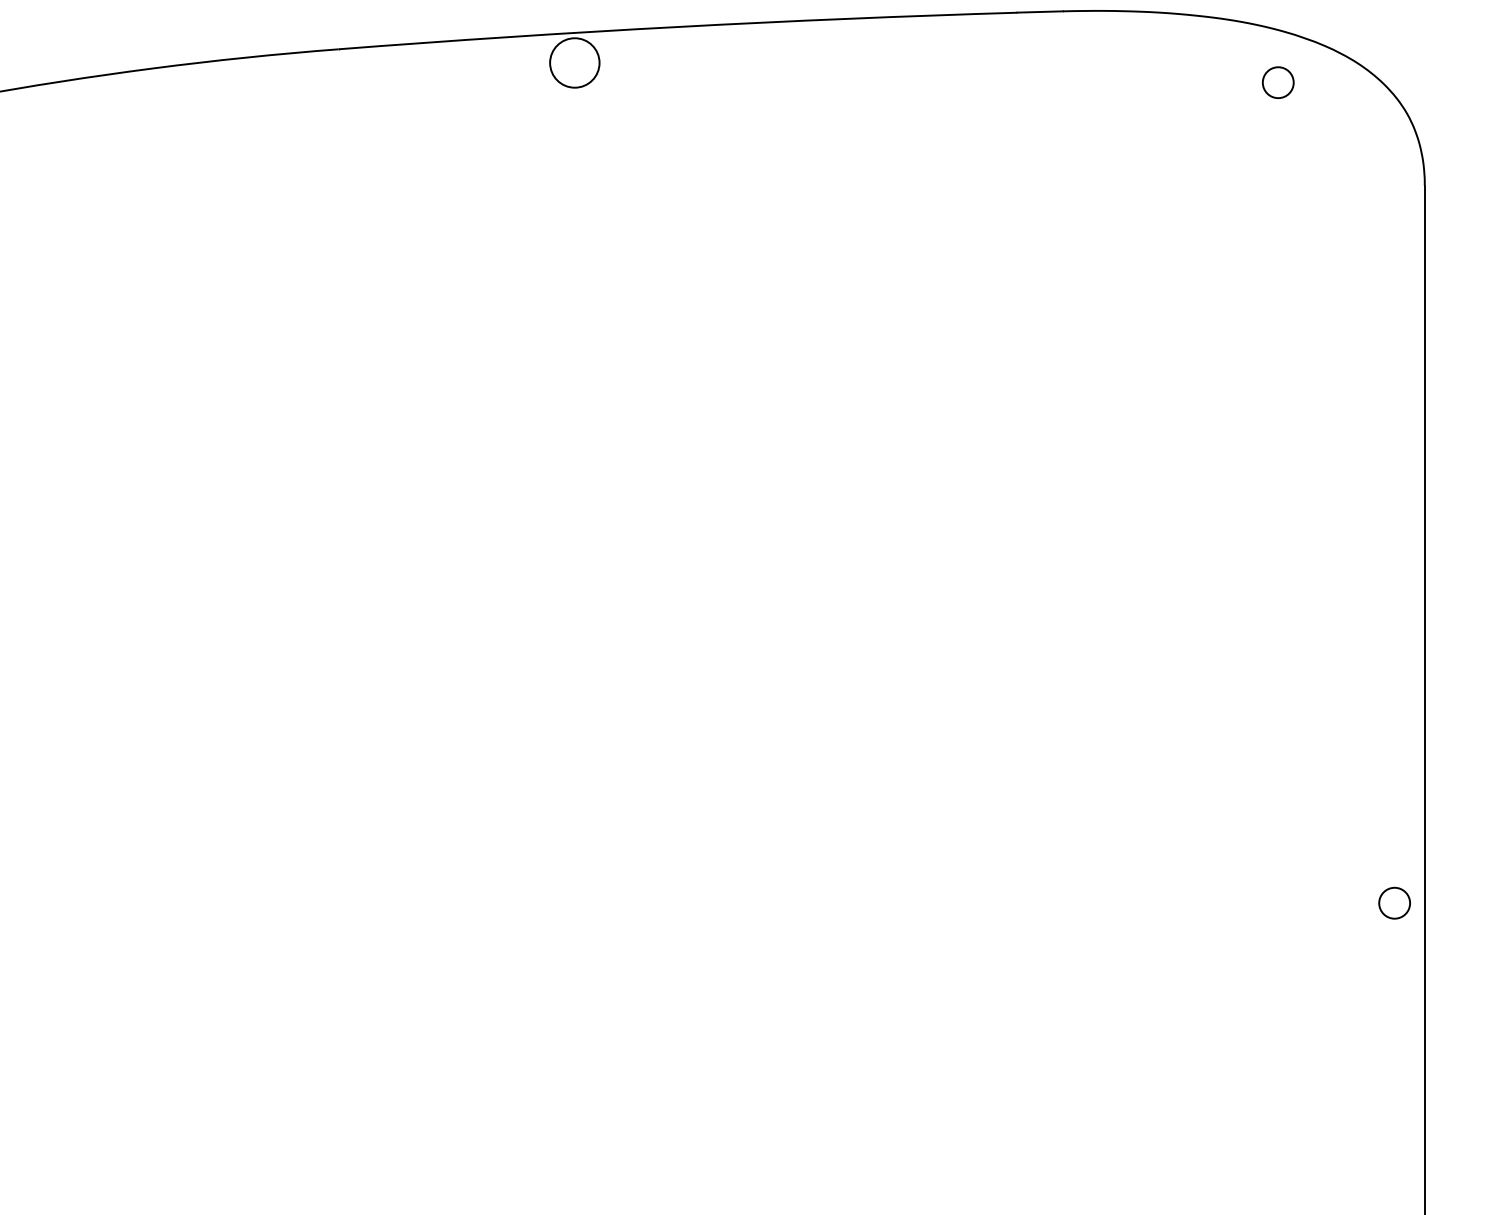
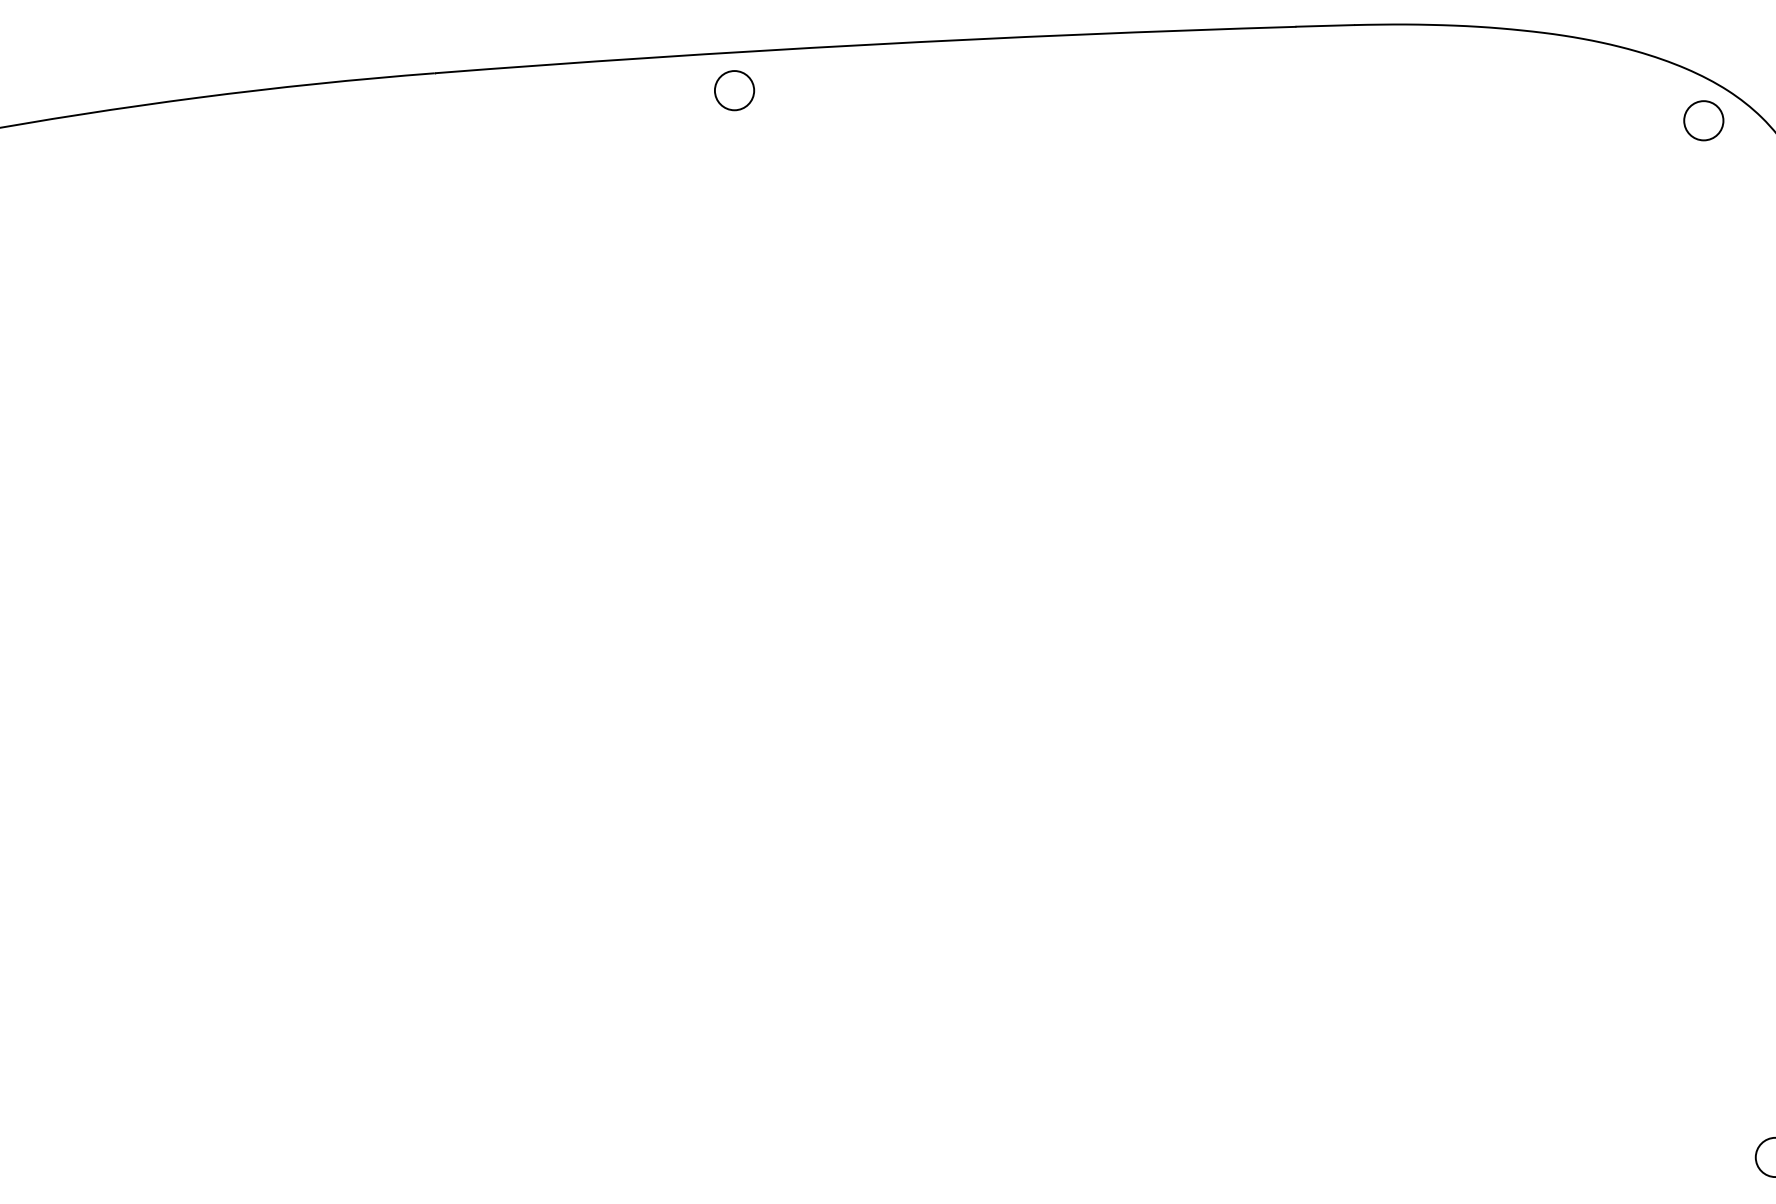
circle: (574, 62) -> (734, 90), size x0.62
circle: (1278, 82) -> (1704, 120), moved

